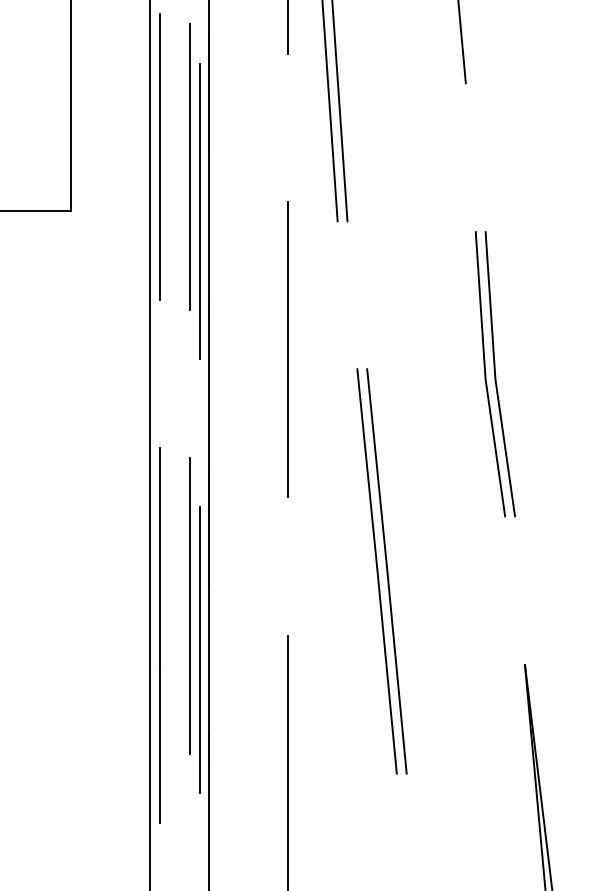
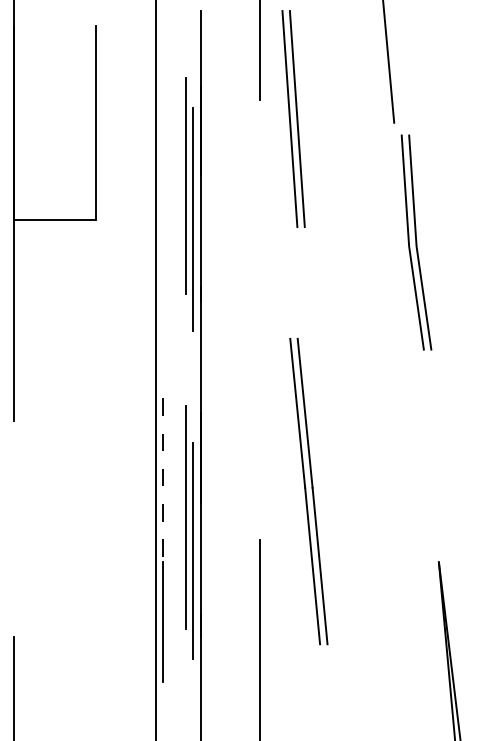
line: (160, 157) -> (163, 178), removed
line: (288, 348) -> (260, 323), removed
part: (495, 374) -> (416, 242), moved
line: (160, 556) -> (163, 480), solid -> dashed
part: (381, 571) -> (308, 491), moved

